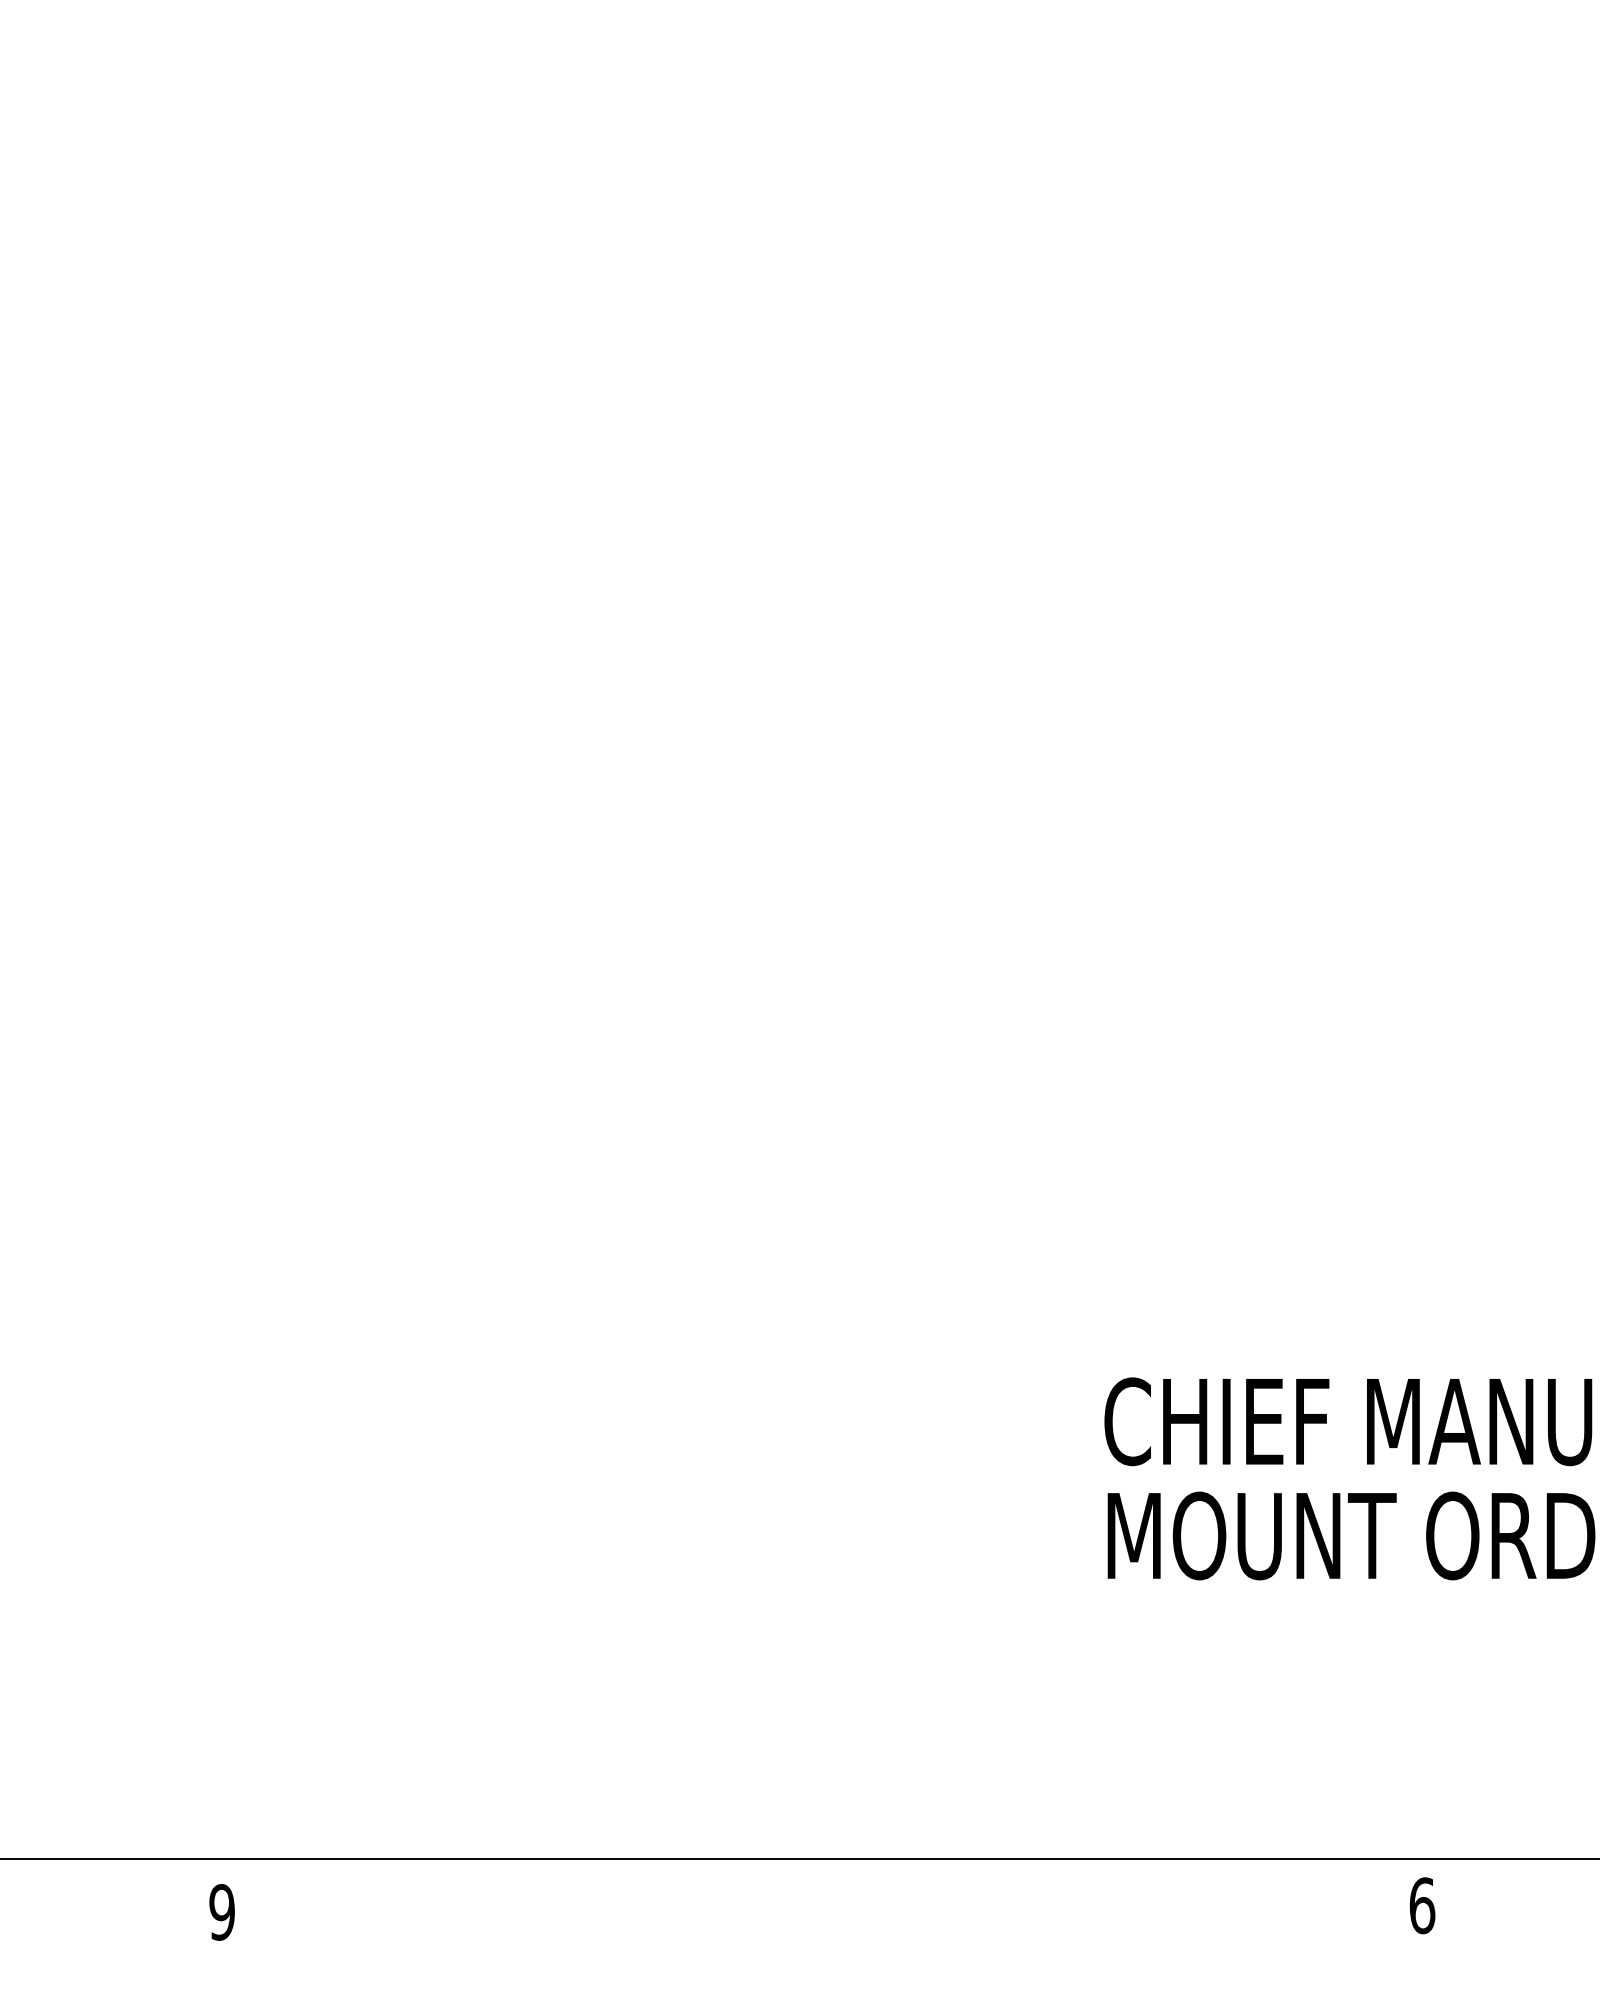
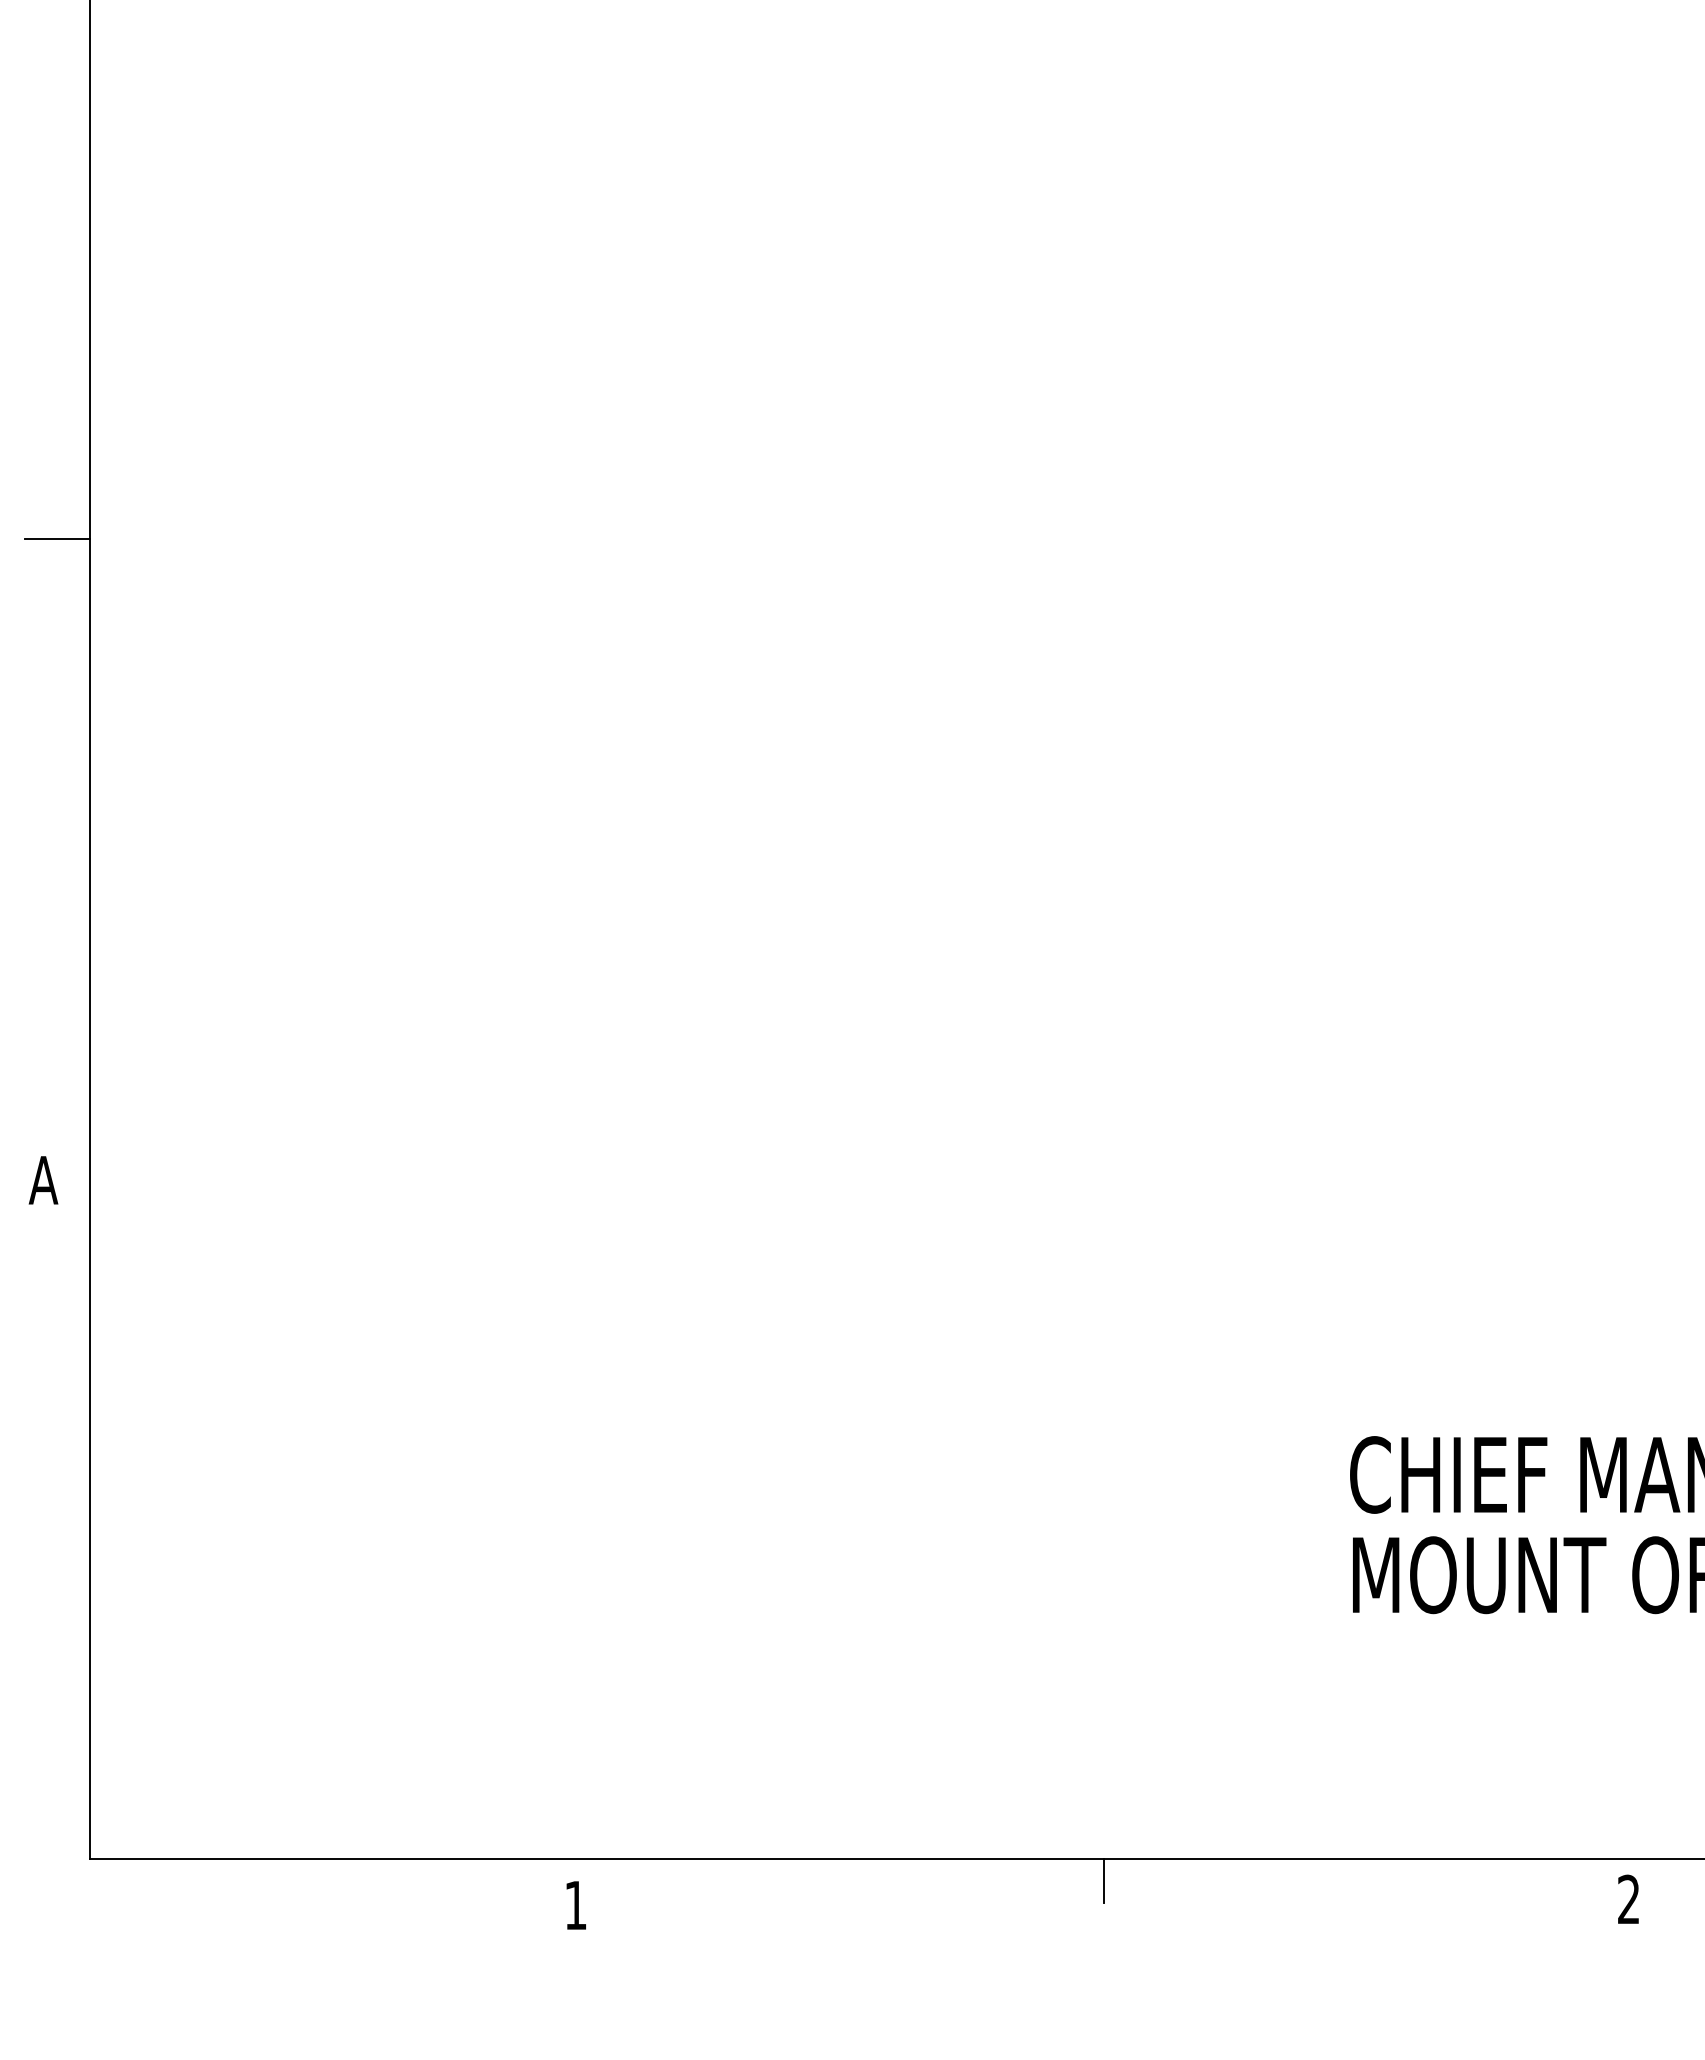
line: (823, 1883) -> (1103, 1880), added
text: (1423, 1905) -> (1629, 1899), 6 -> 2
text: (221, 1912) -> (575, 1905), 9 -> 1

